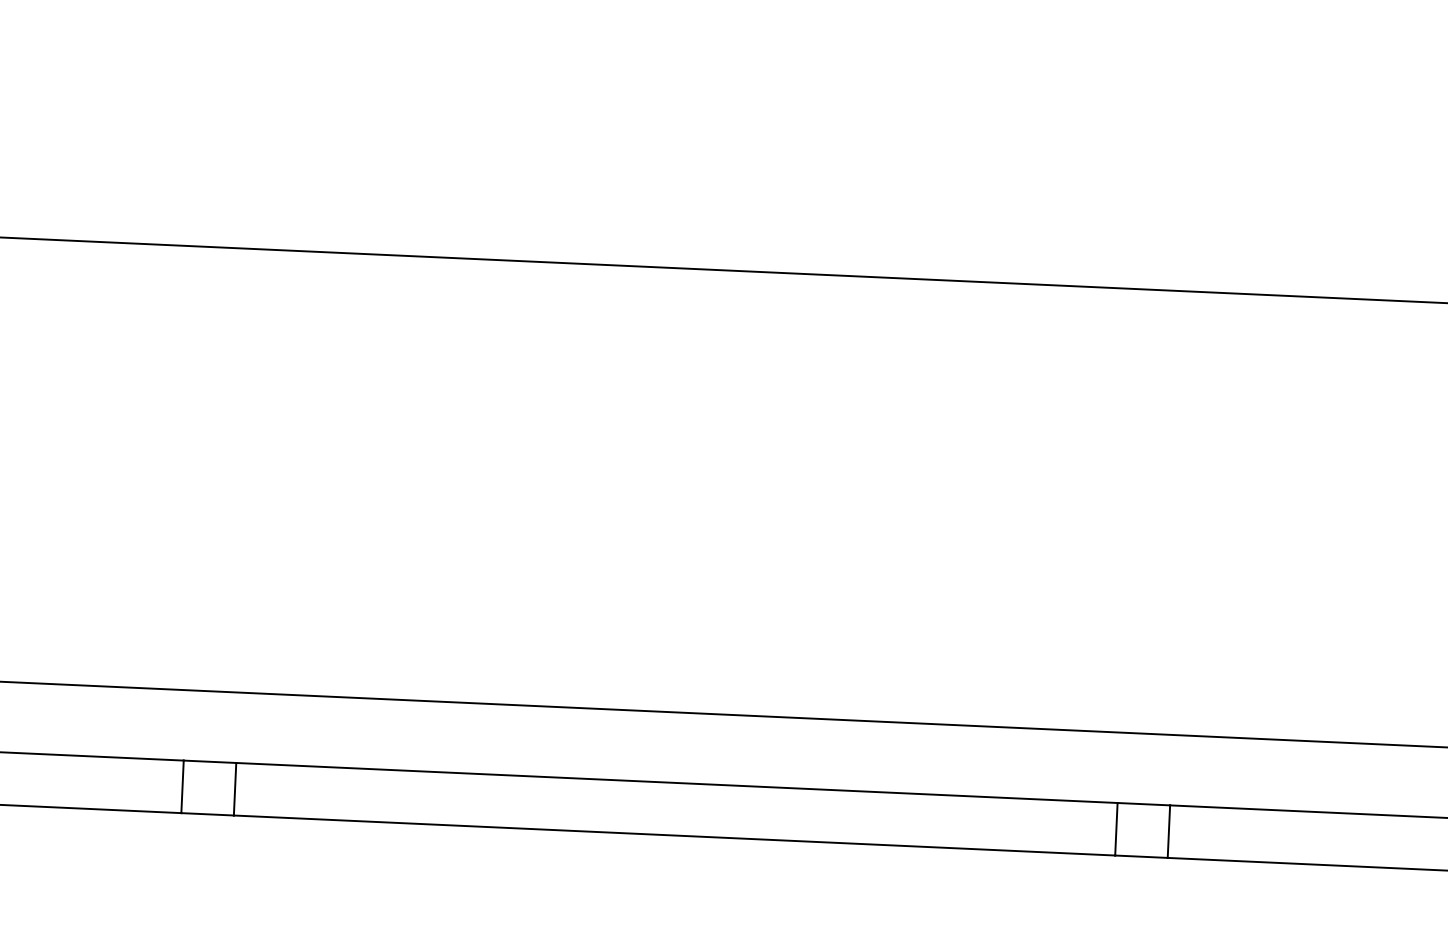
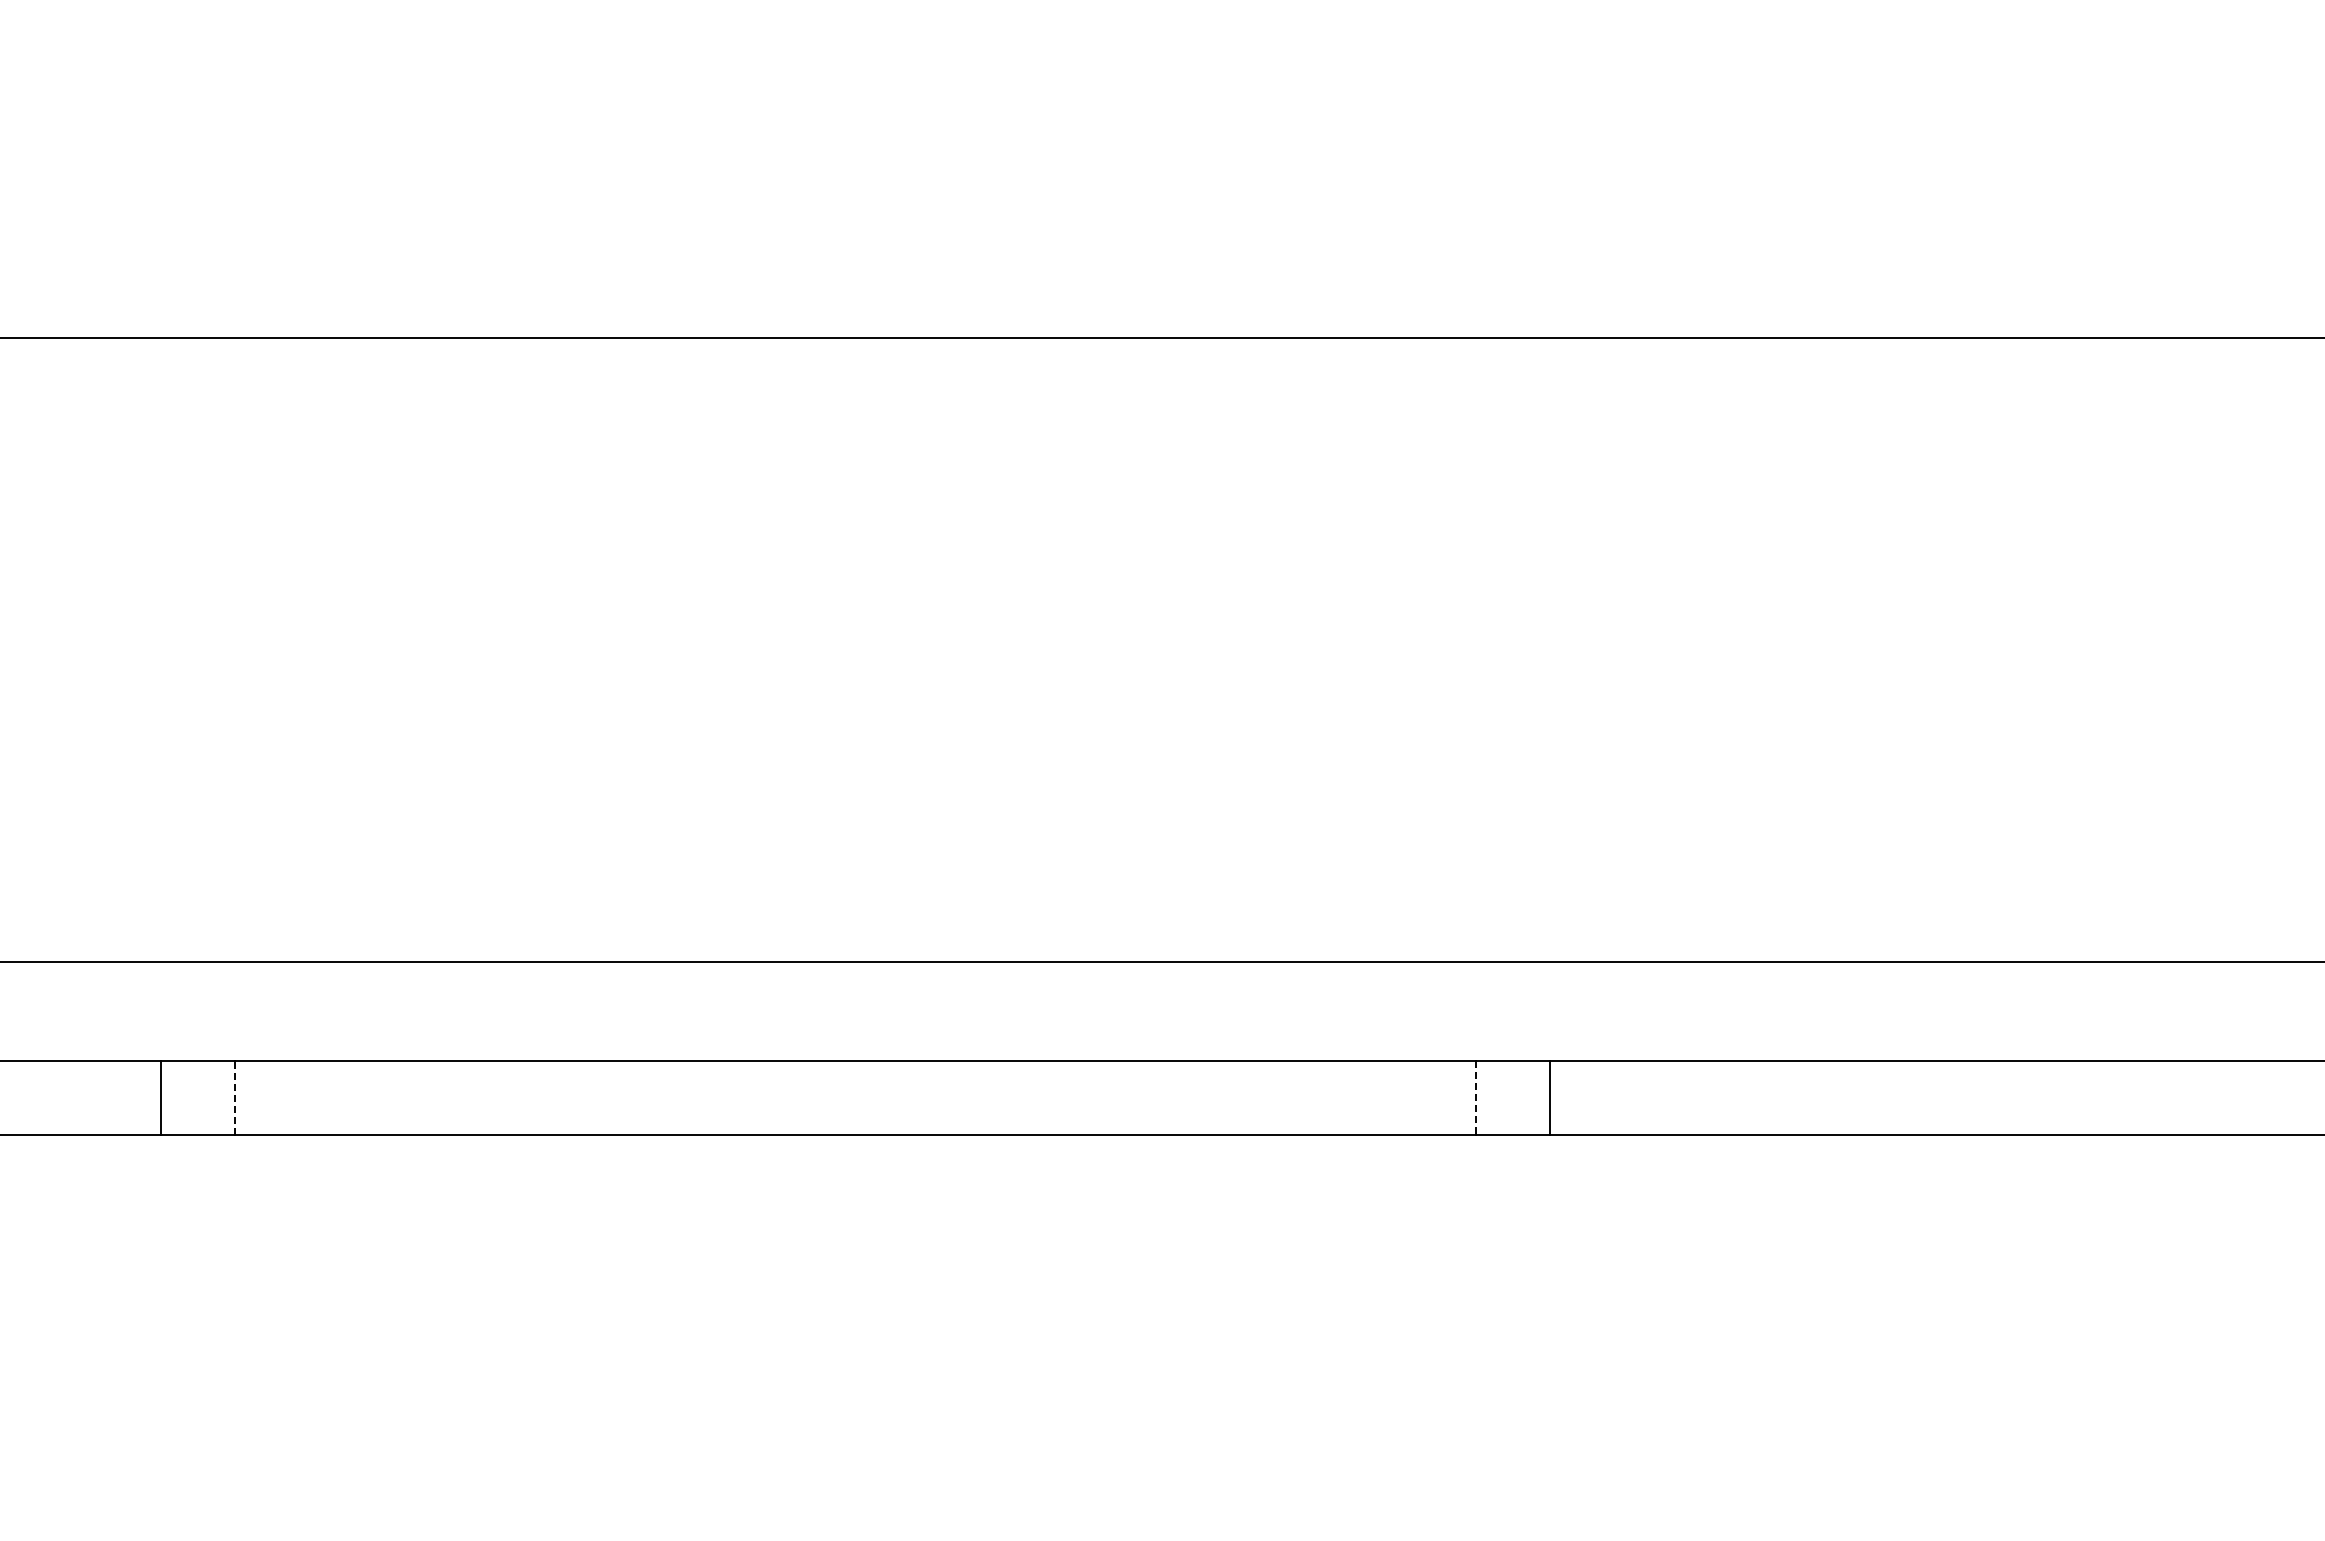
line: (234, 789) -> (234, 1098), solid -> dashed
line: (1116, 829) -> (1475, 1098), solid -> dashed

